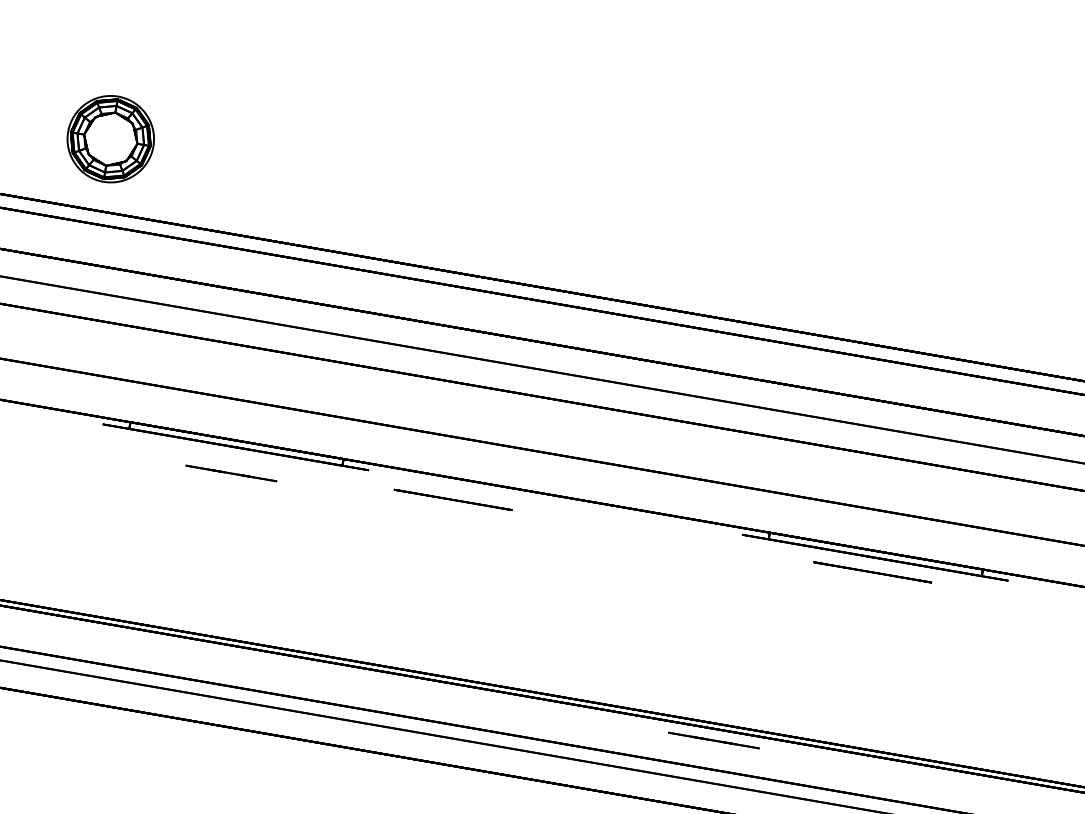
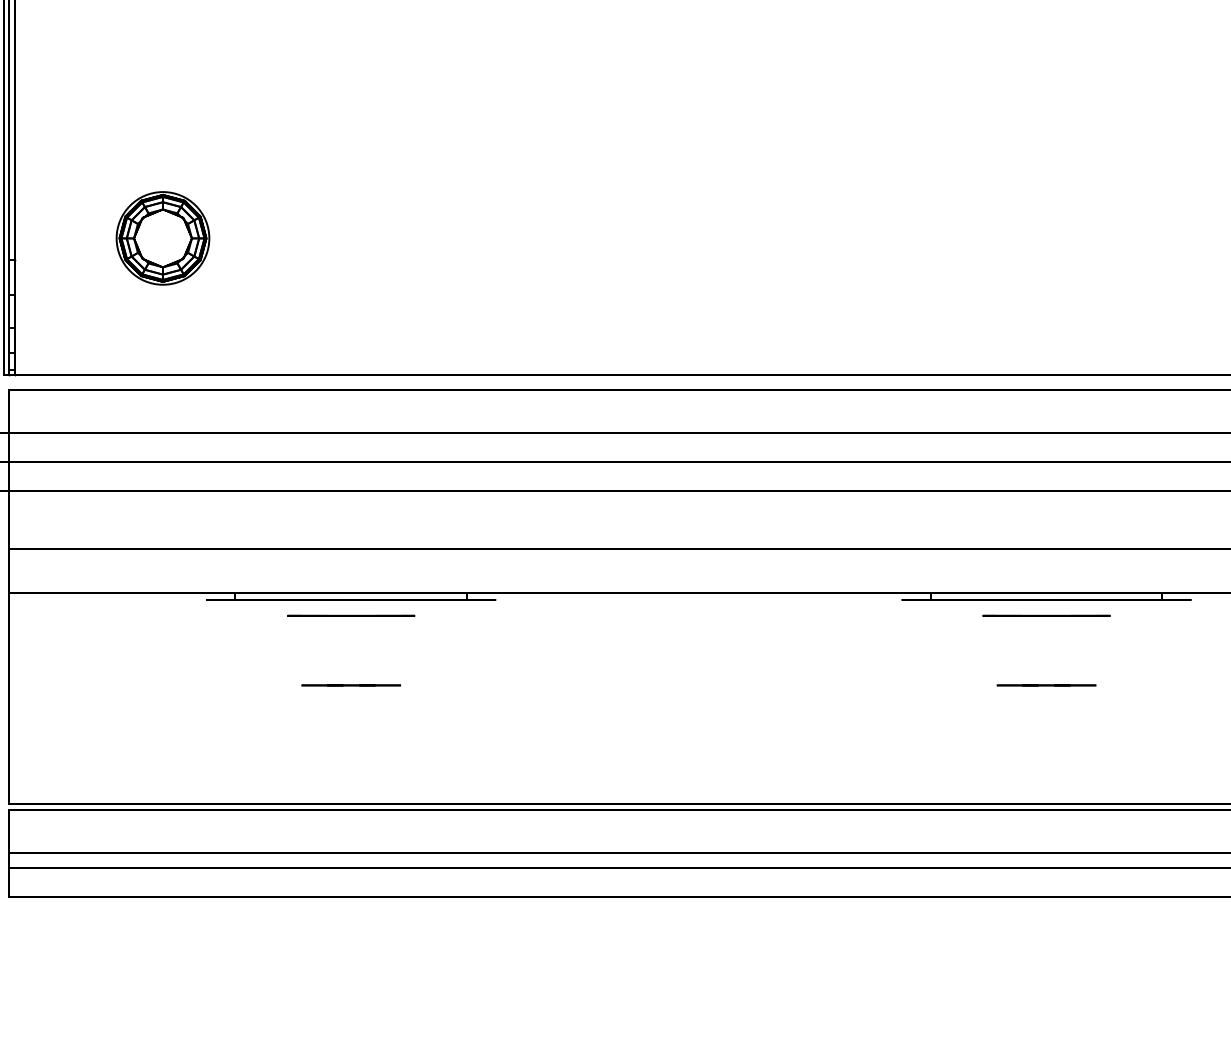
part: (110, 139) -> (162, 238), moved
line: (230, 473) -> (350, 685), moved
line: (453, 499) -> (351, 615), moved
line: (713, 740) -> (1046, 685), moved

